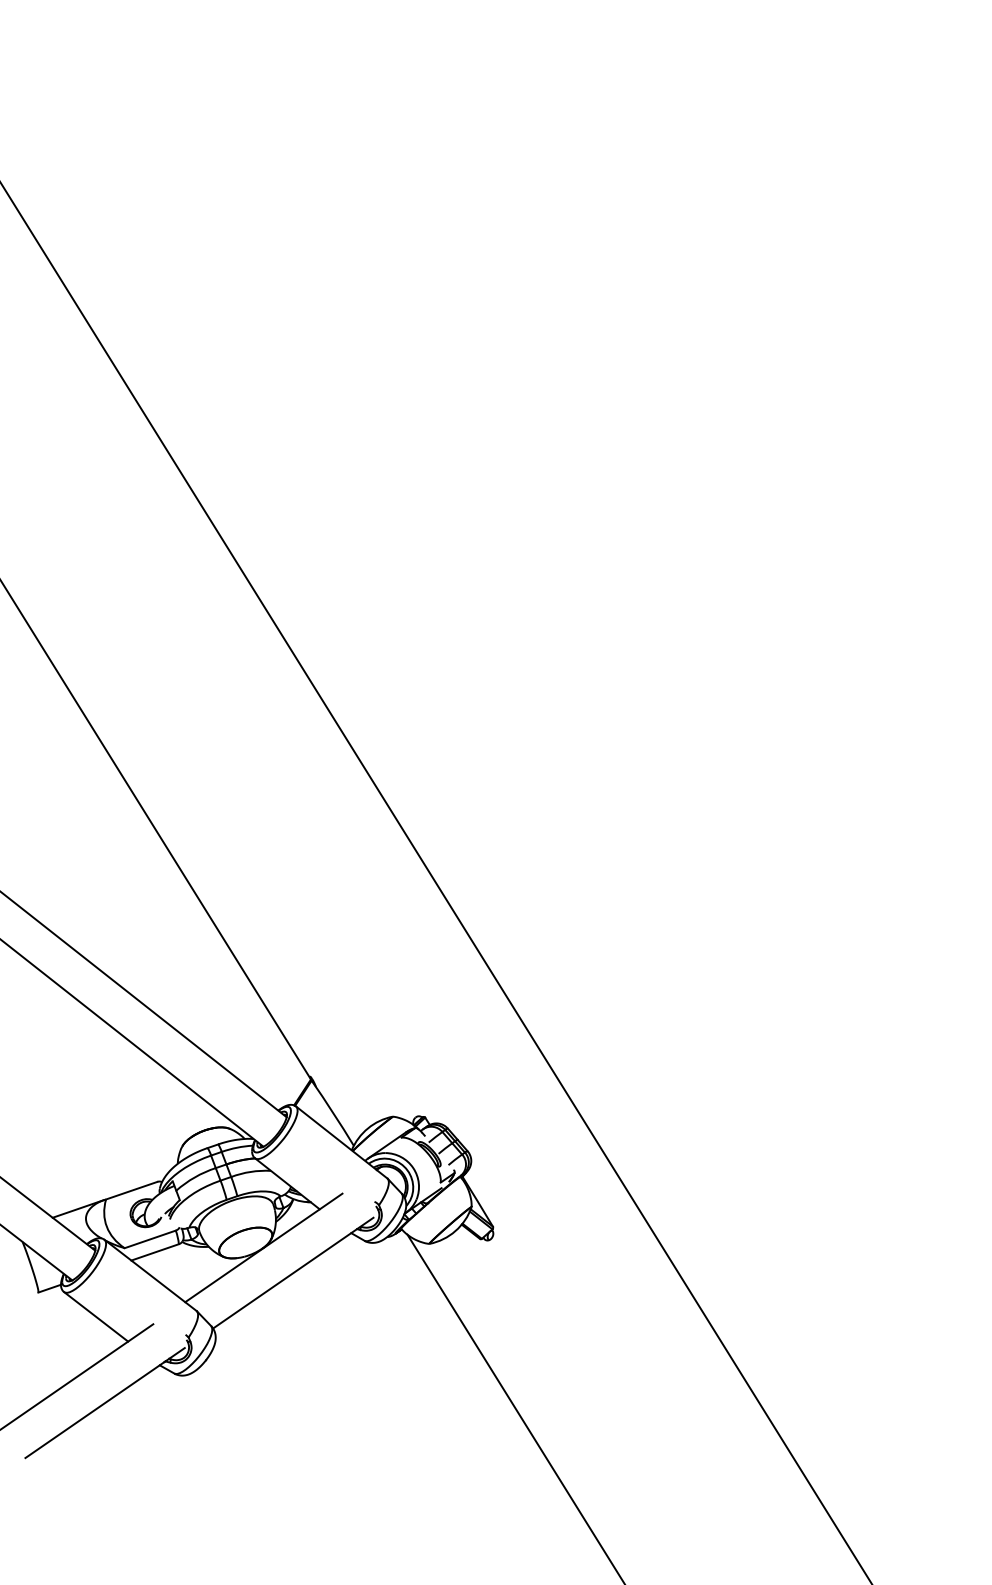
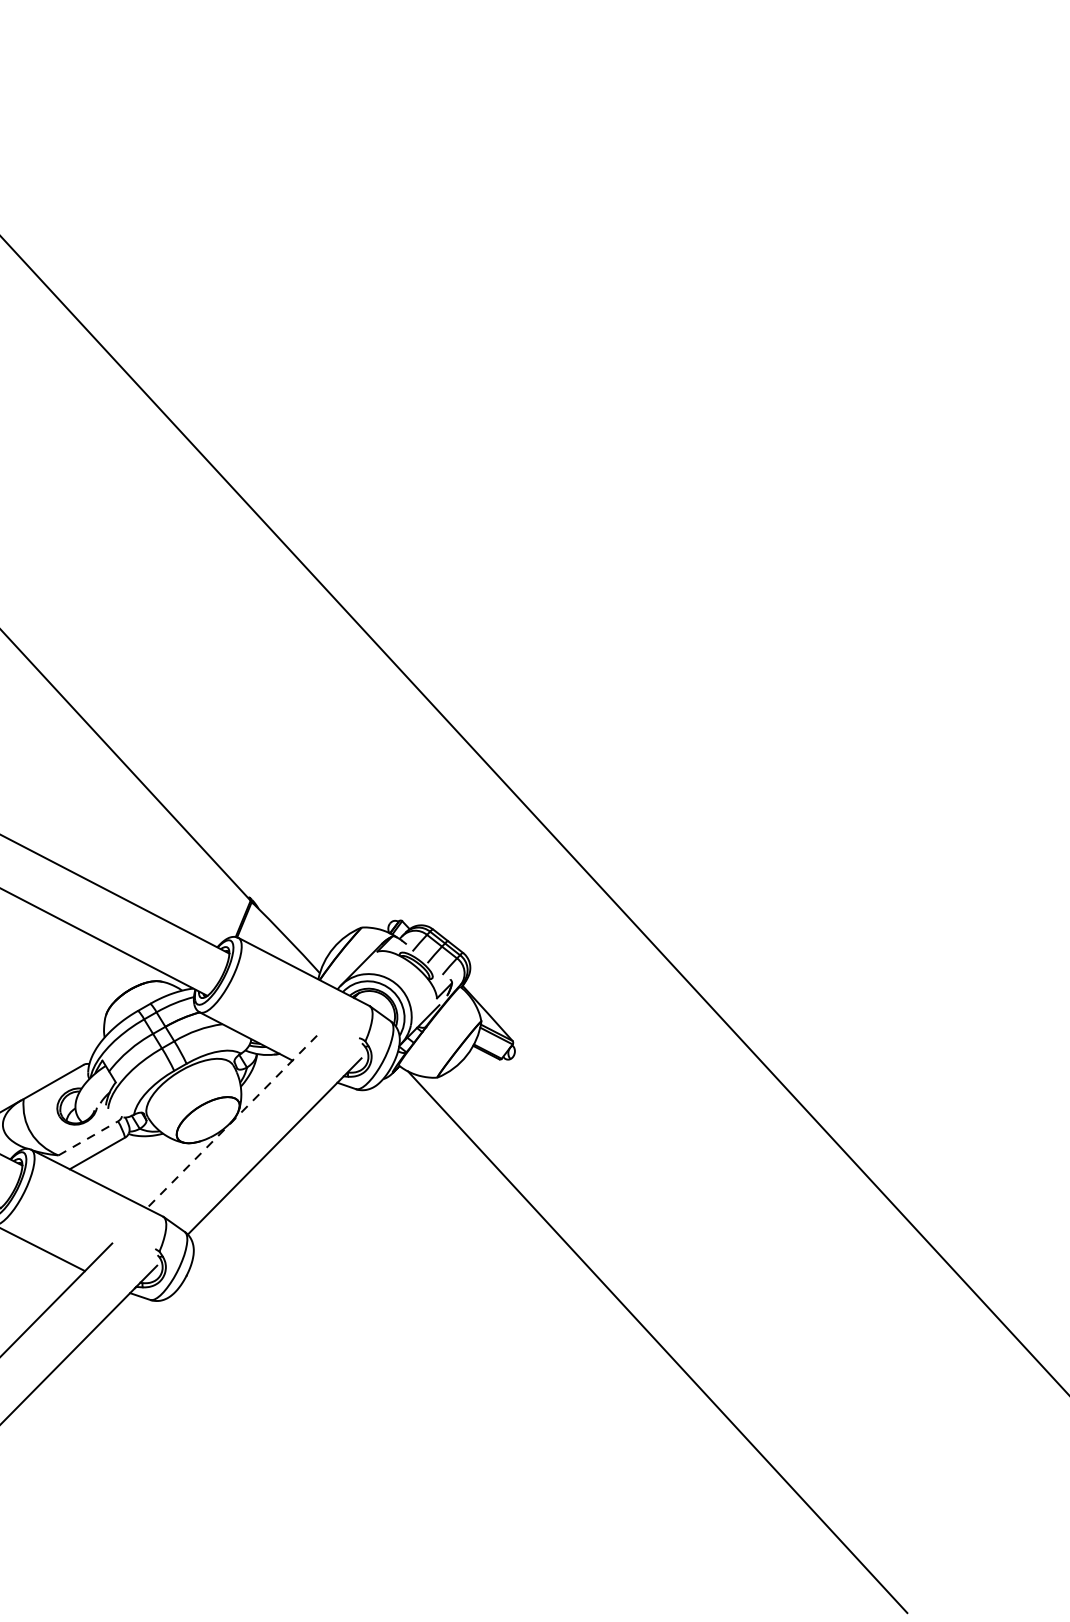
line: (150, 1239) -> (88, 1138), solid -> dashed
line: (263, 1247) -> (231, 1121), solid -> dashed

